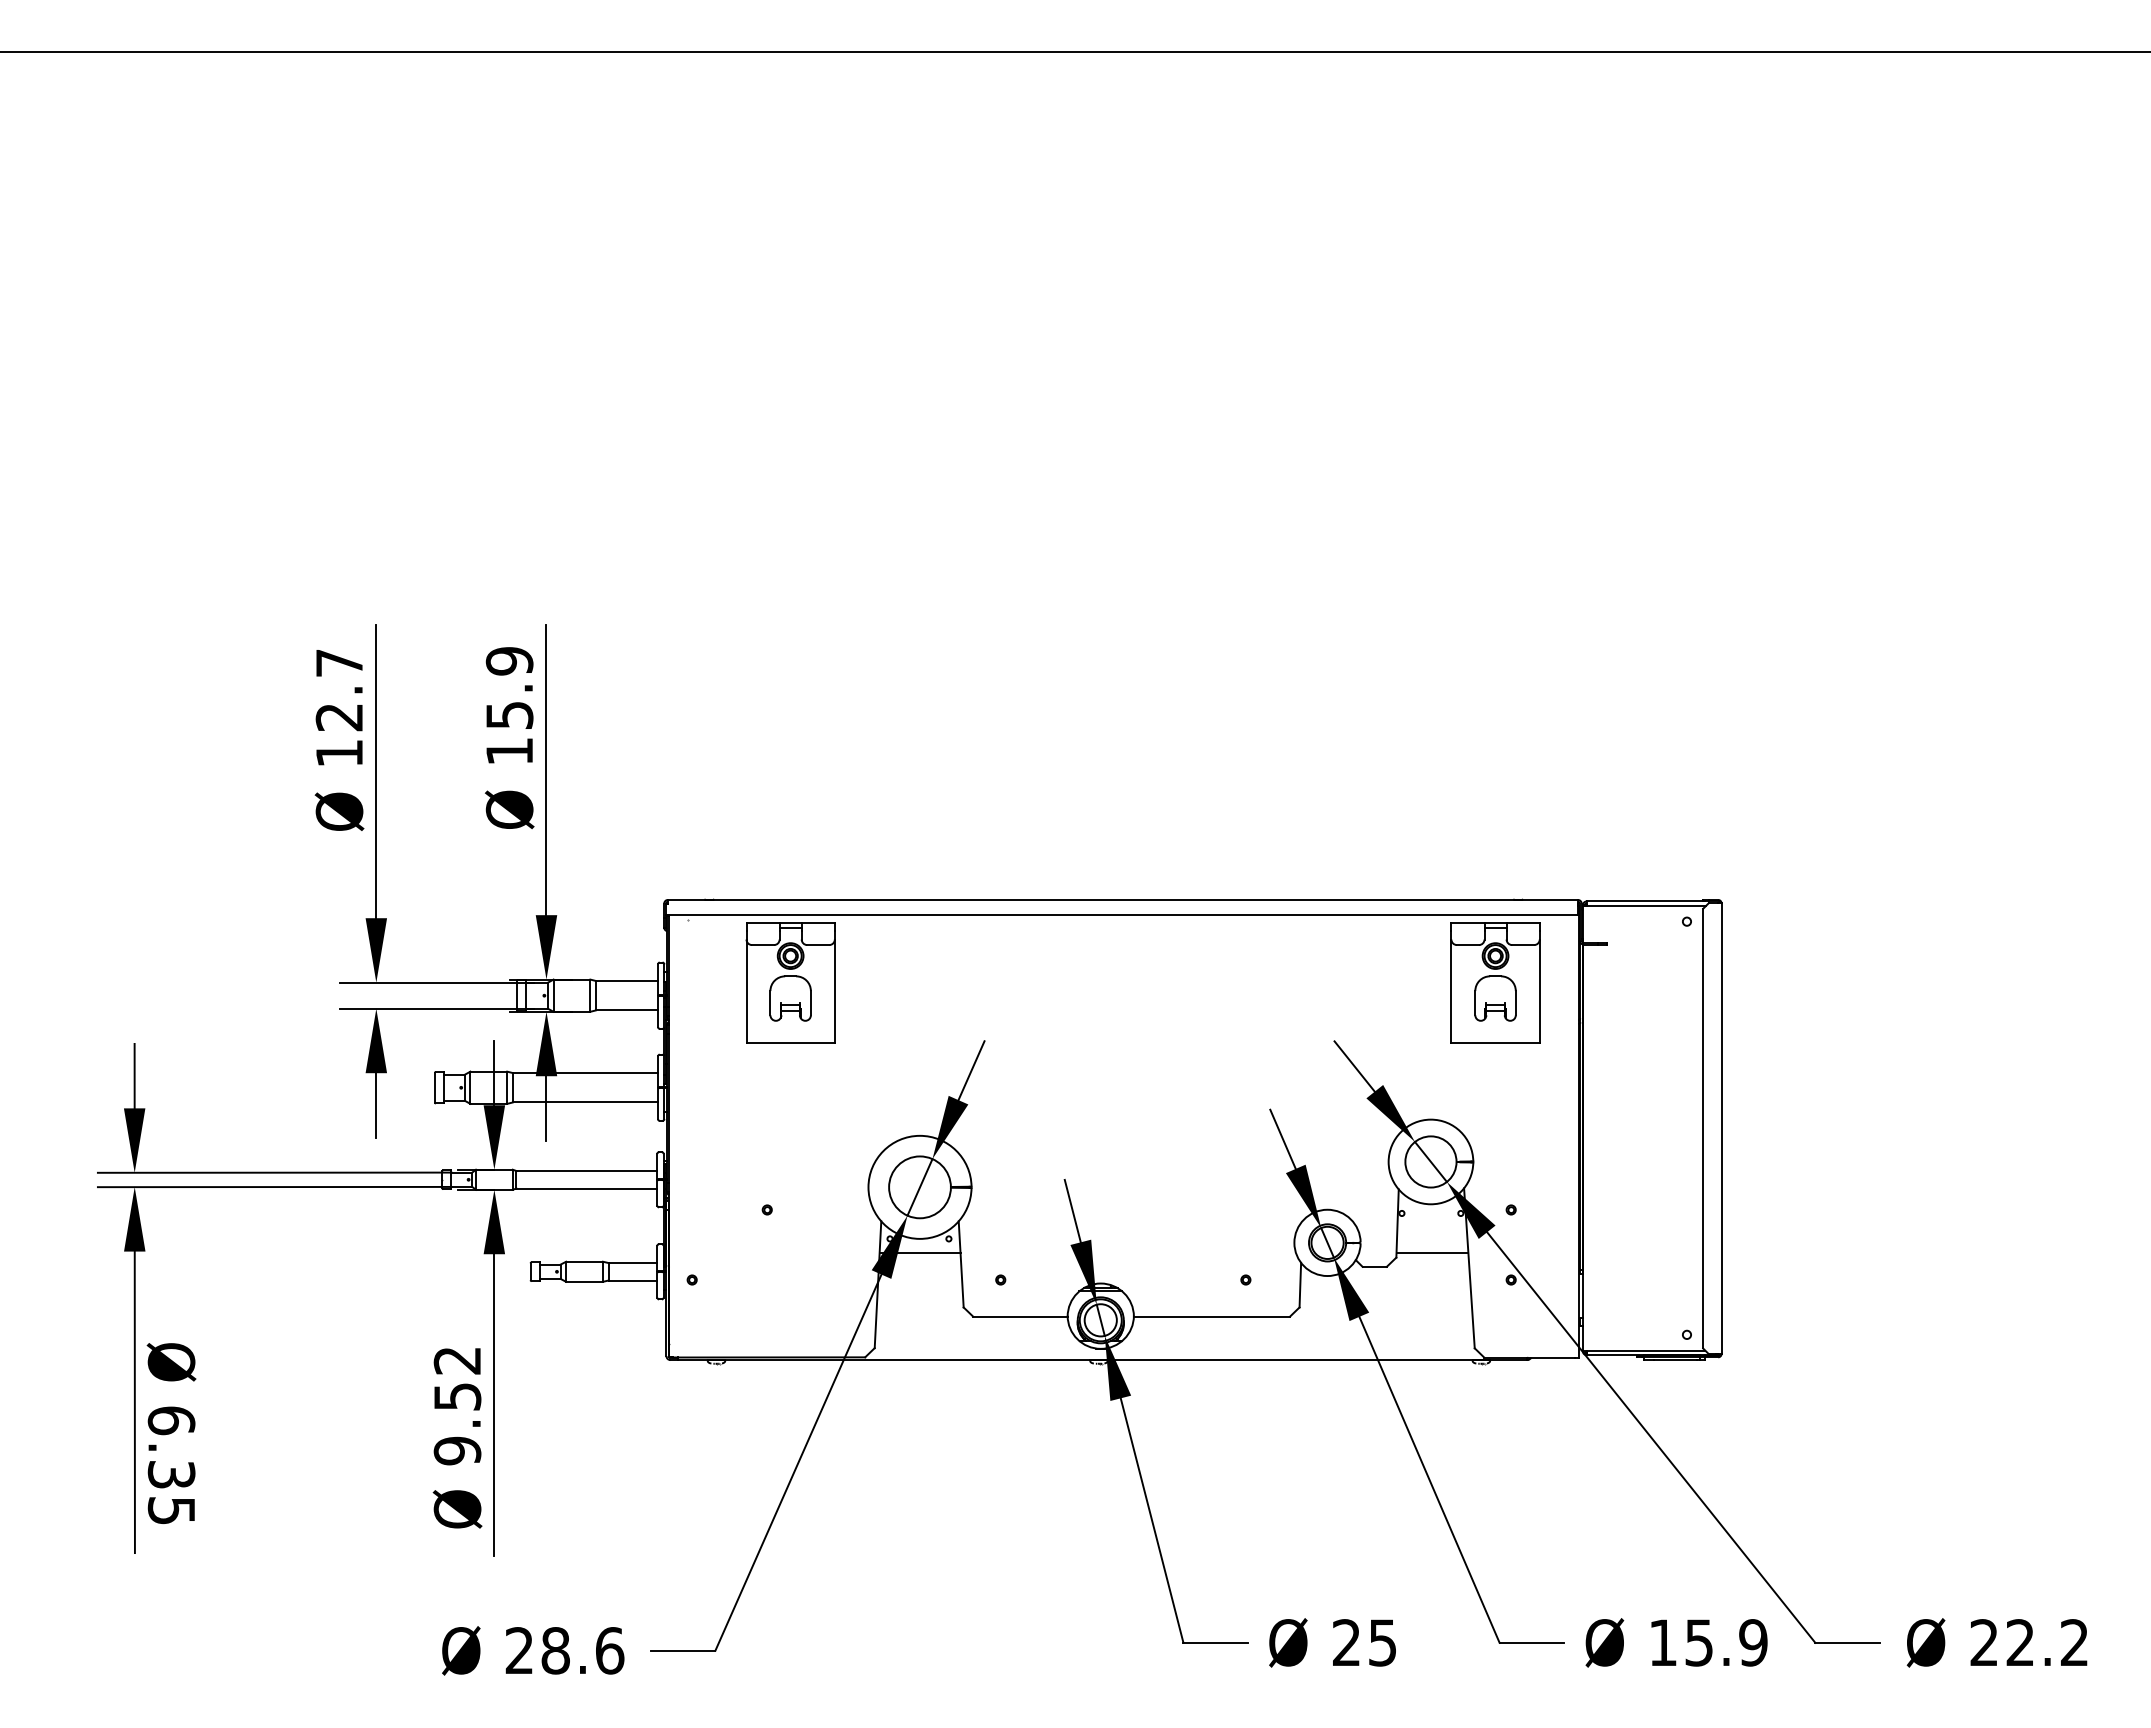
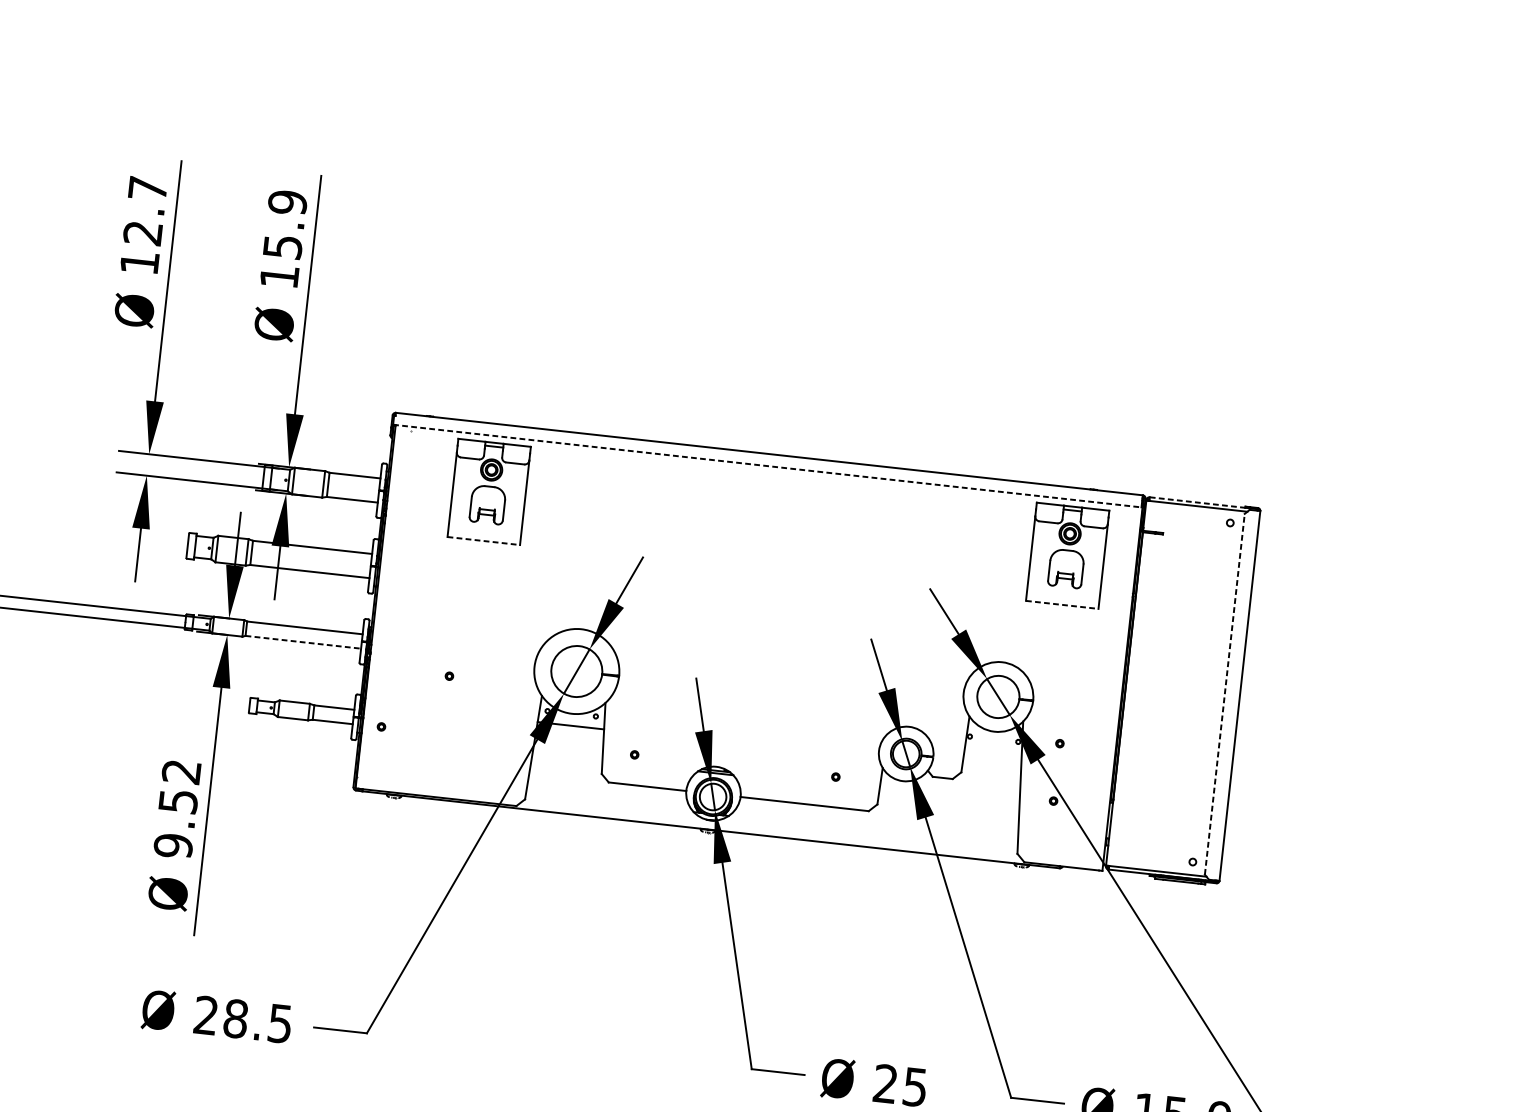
line: (1646, 901) -> (1198, 502), solid -> dashed
line: (1122, 914) -> (767, 465), solid -> dashed
line: (791, 1042) -> (484, 541), solid -> dashed
line: (1496, 1042) -> (1063, 604), solid -> dashed
line: (1703, 1128) -> (1225, 694), solid -> dashed
line: (587, 1188) -> (303, 642), solid -> dashed
line: (1432, 1253) -> (991, 772), removed
text: (610, 1650) -> (280, 1023), 28.6 -> 28.5

